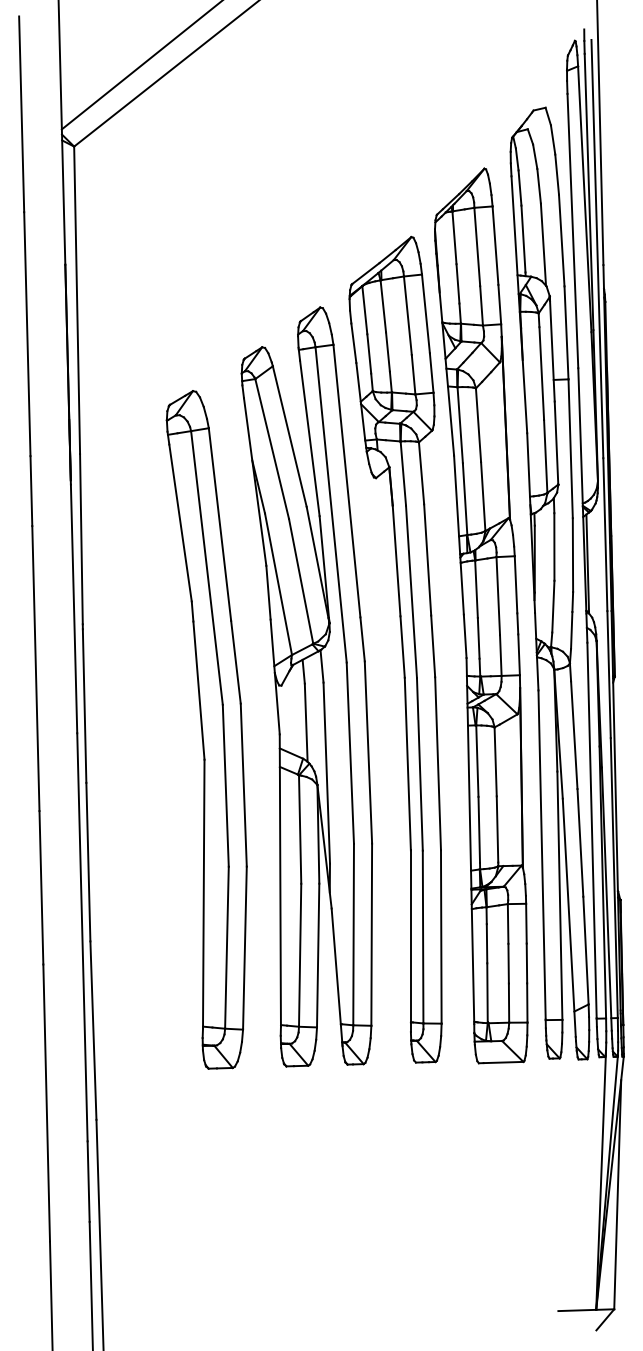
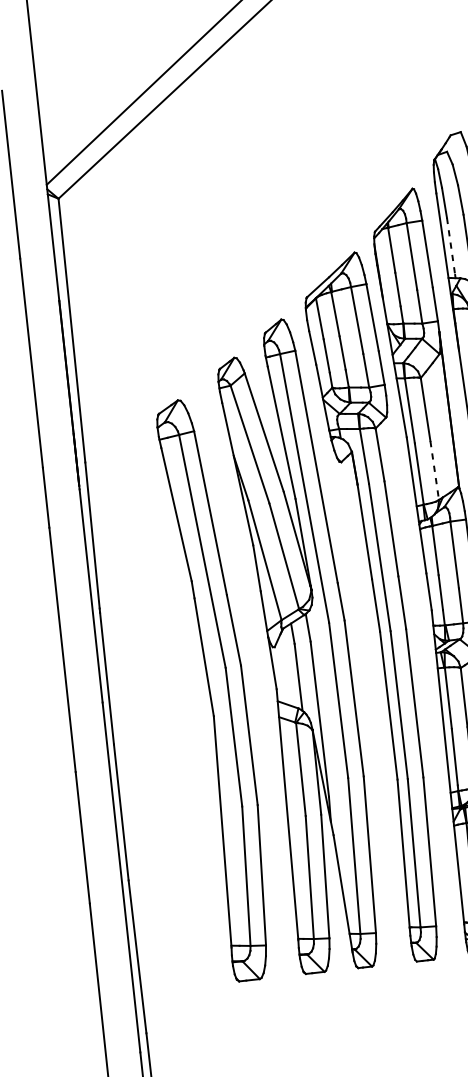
line: (523, 239) -> (451, 246), solid -> dashed
line: (483, 496) -> (434, 470), solid -> dashed

